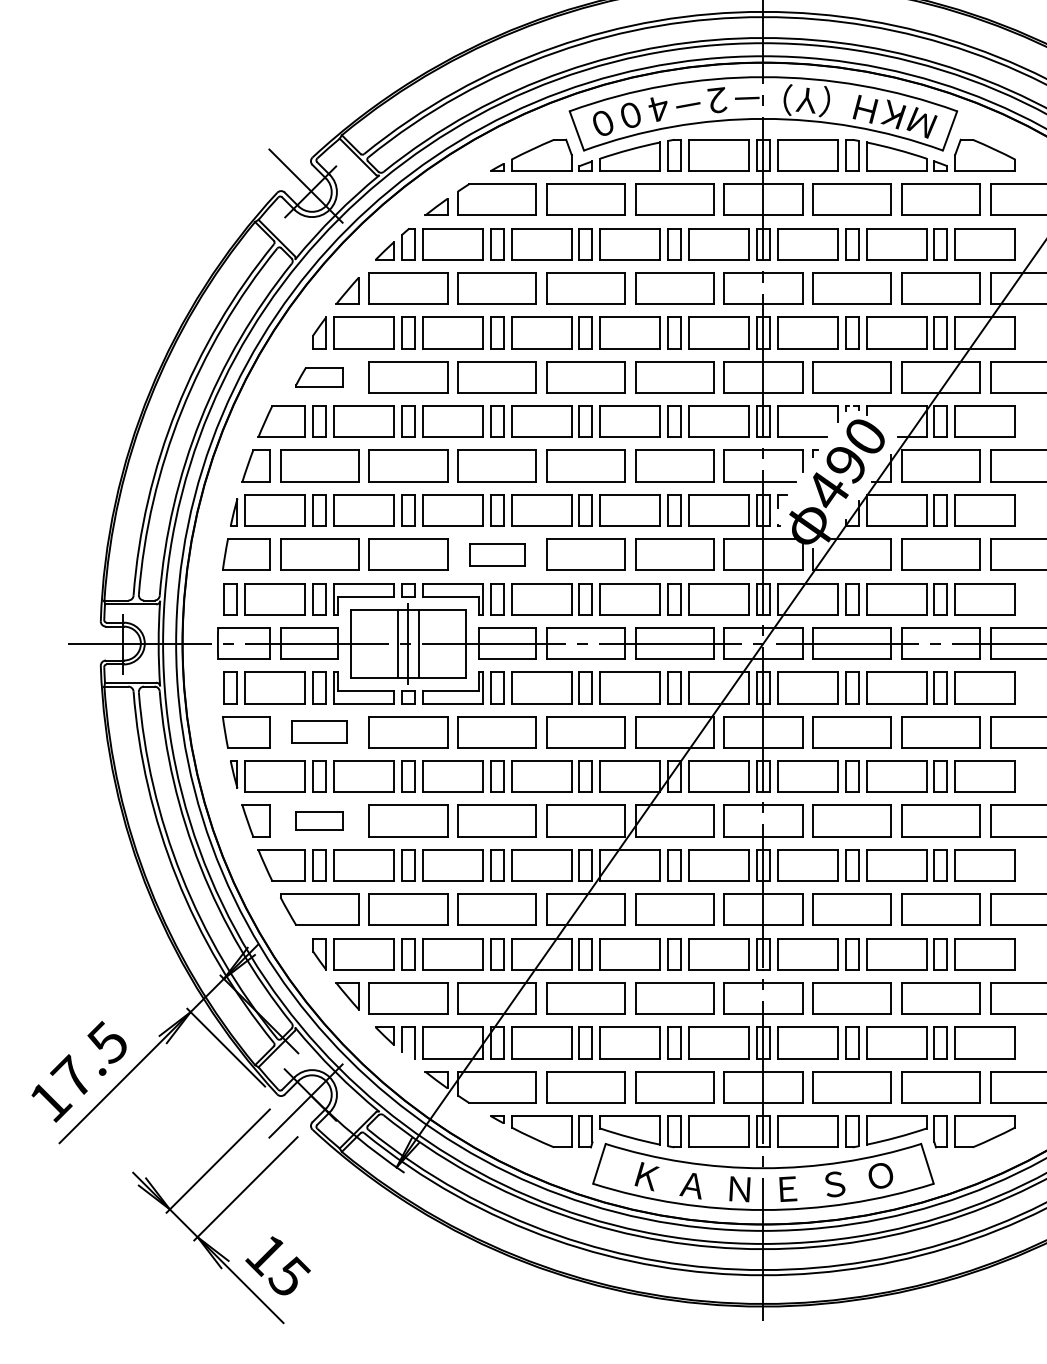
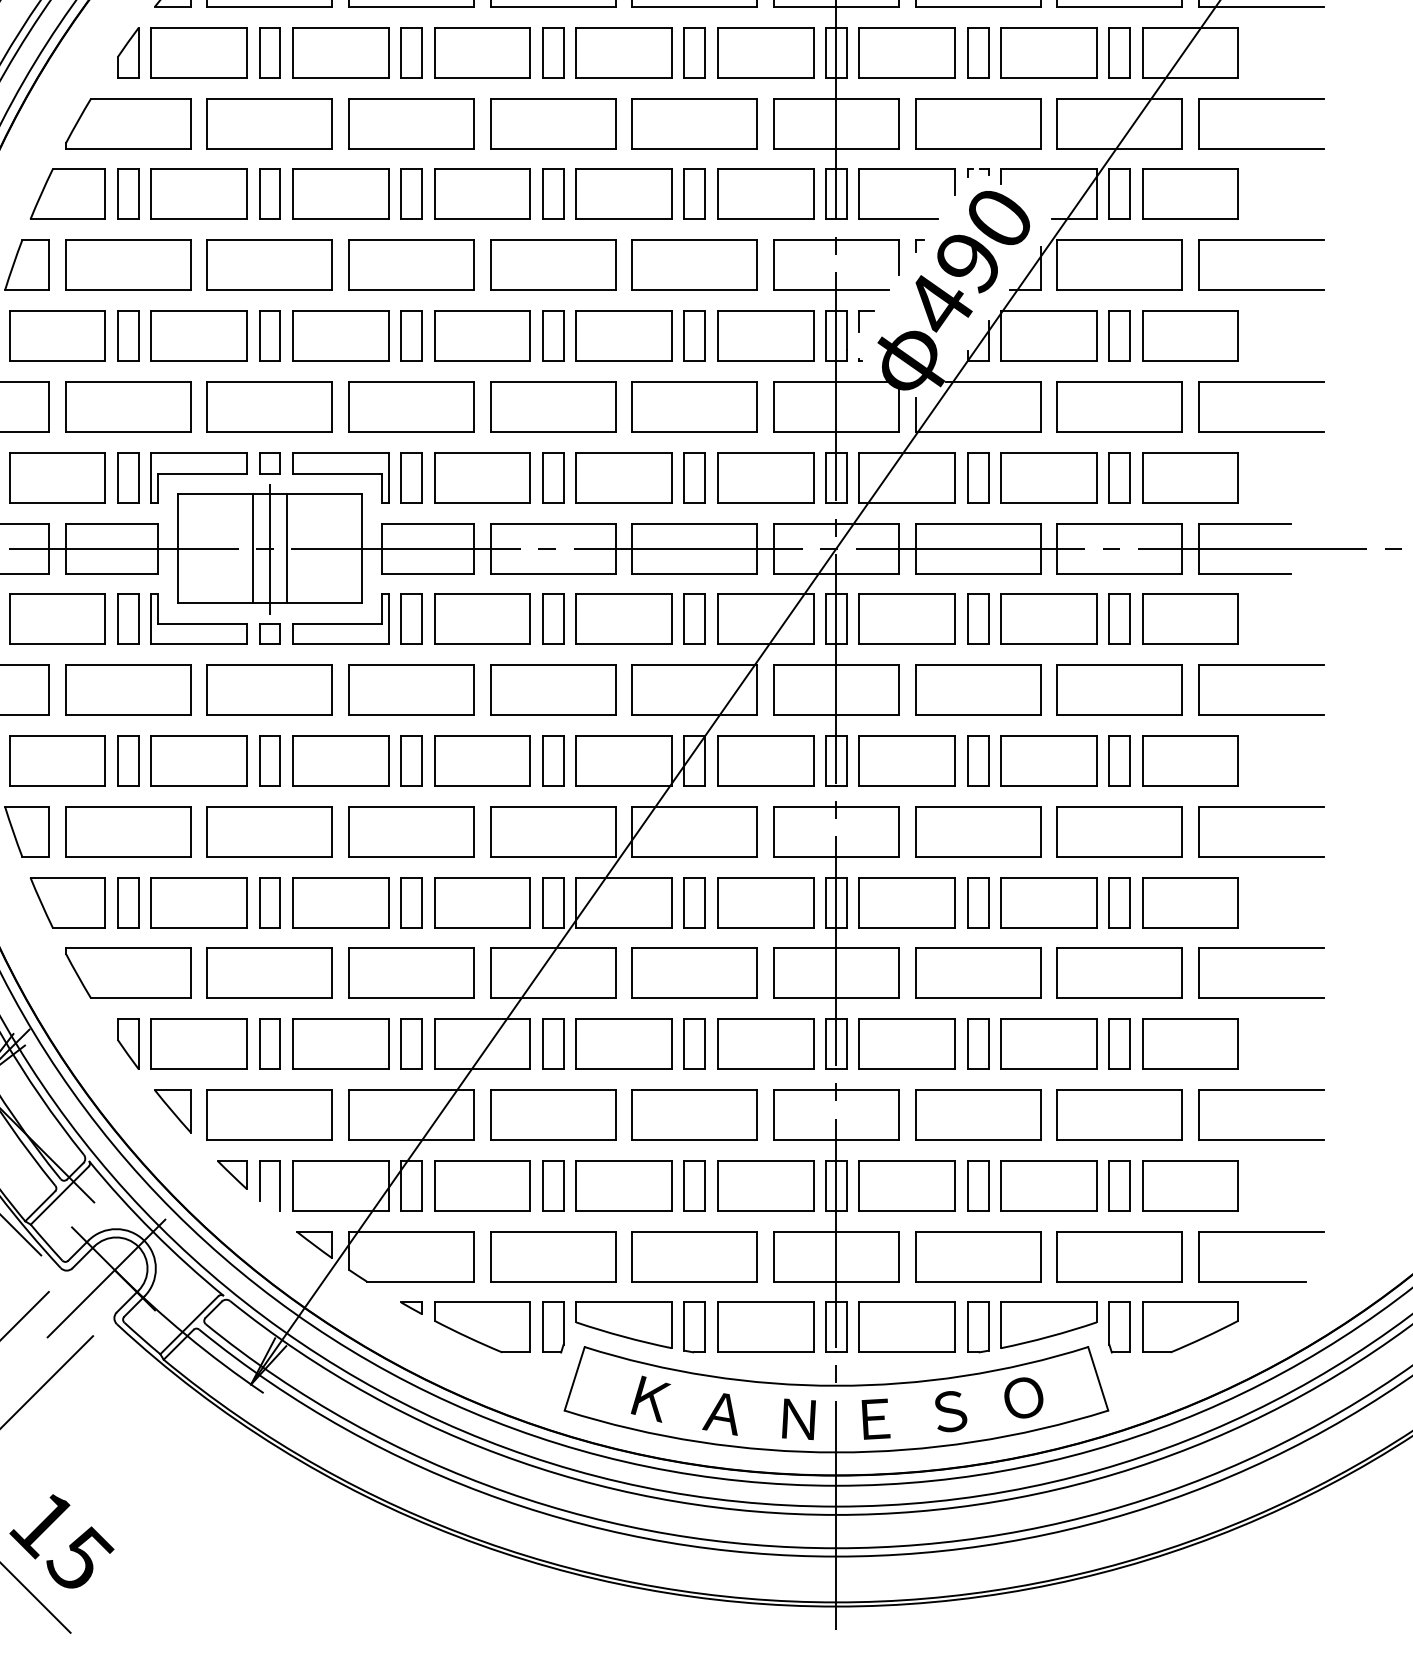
part: (319, 377) -> (128, 123), size x1.67
part: (496, 554) -> (410, 406), size x1.43
part: (319, 732) -> (128, 690), size x1.43
part: (319, 820) -> (128, 830), size x1.67

